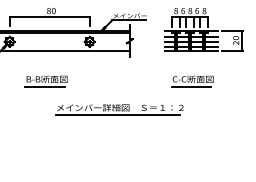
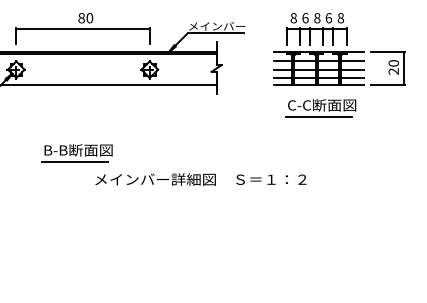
part: (45, 81) -> (75, 154), moved
part: (192, 81) -> (321, 108), moved
line: (118, 115) -> (197, 192), removed

